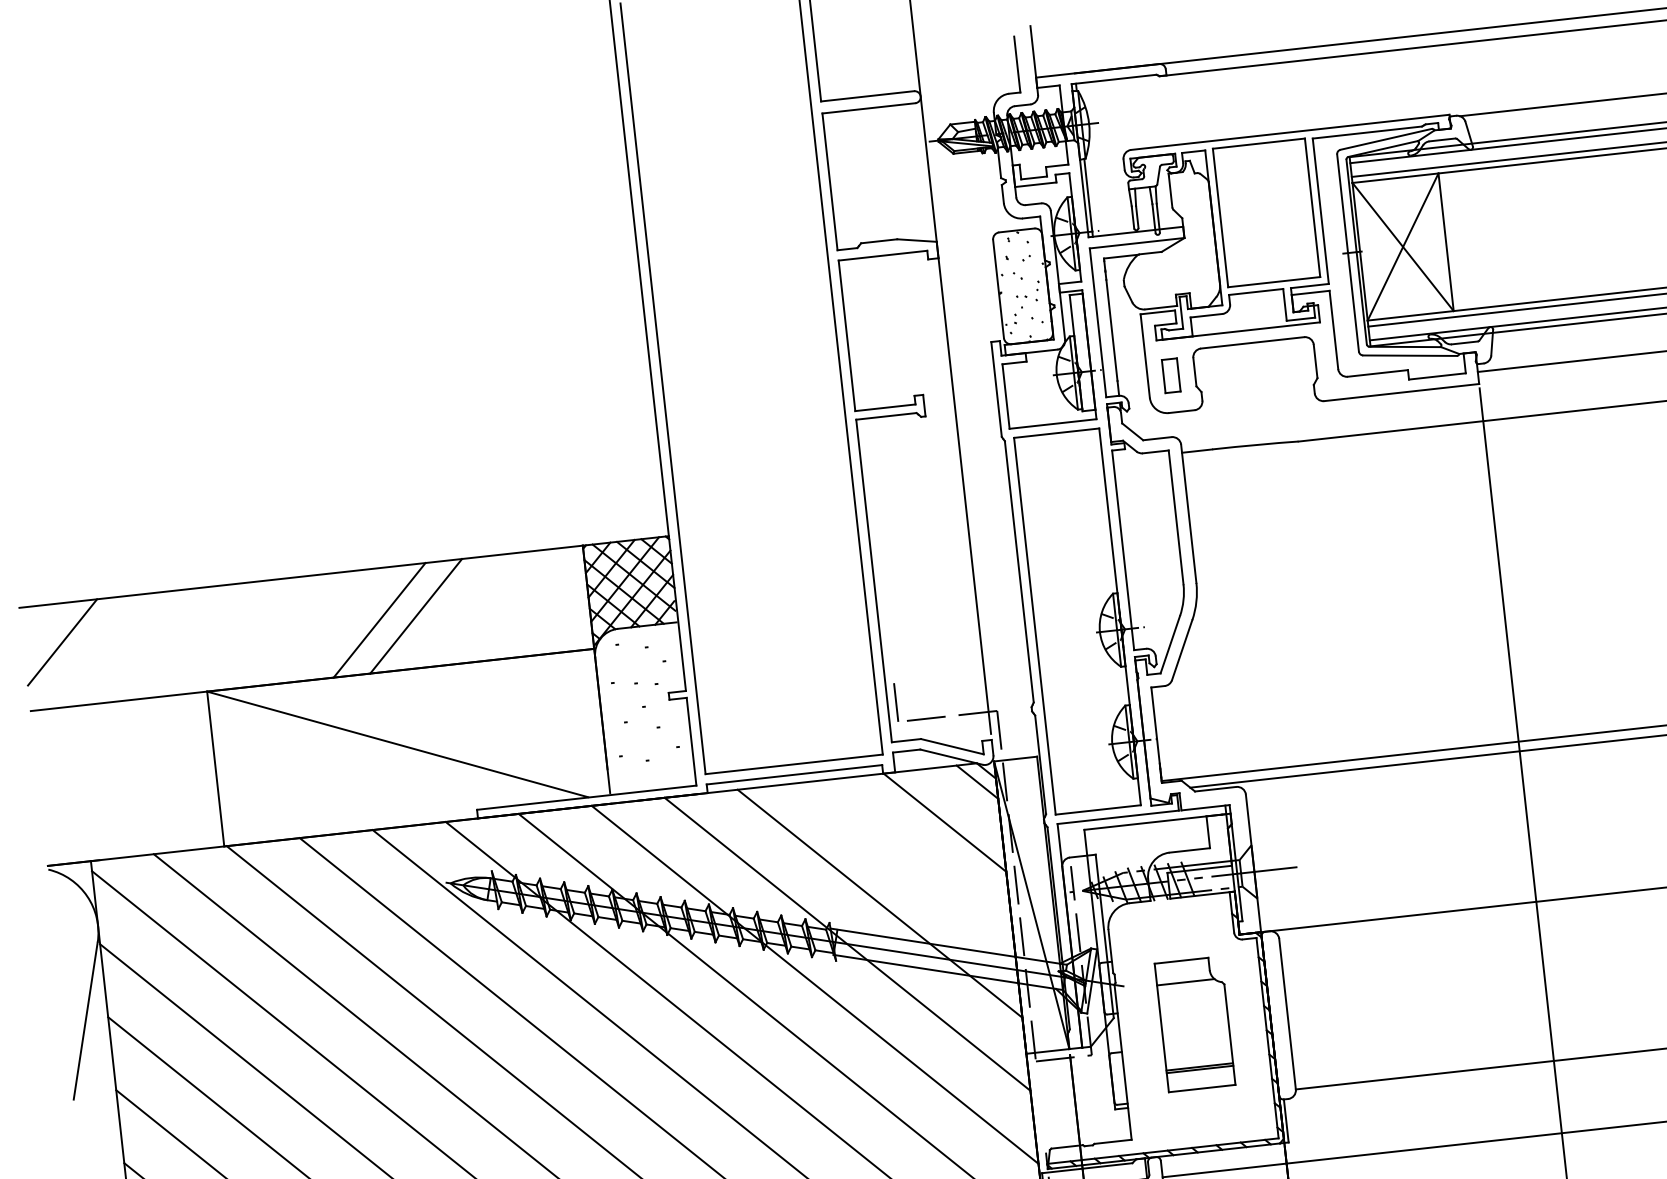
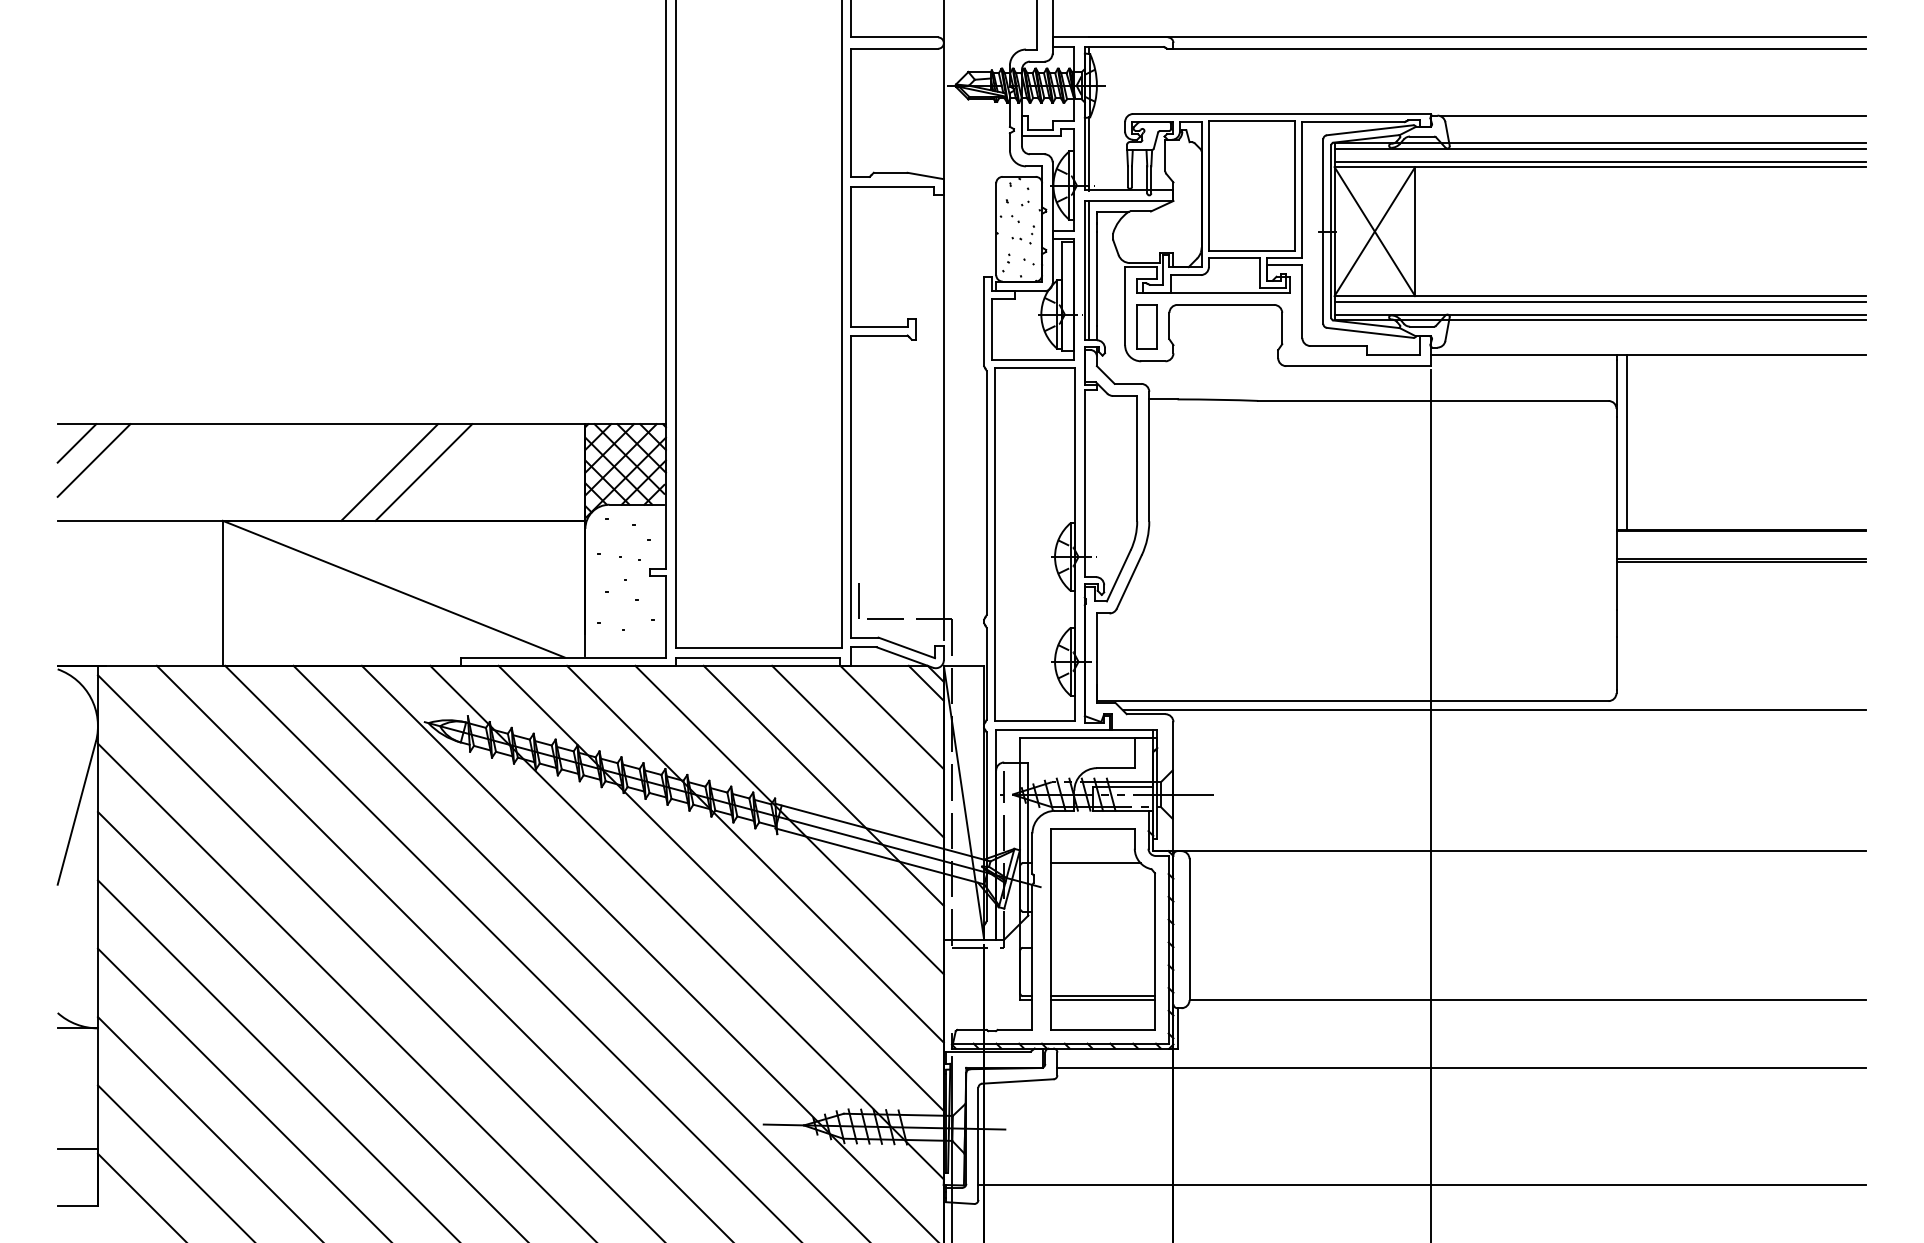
line: (1101, 322) -> (1088, 270), added
part: (1170, 375) -> (1146, 326), size x1.43
line: (41, 626) -> (76, 443), added
line: (911, 863) -> (857, 751), added
part: (1194, 1024) -> (1102, 929), size x1.67

